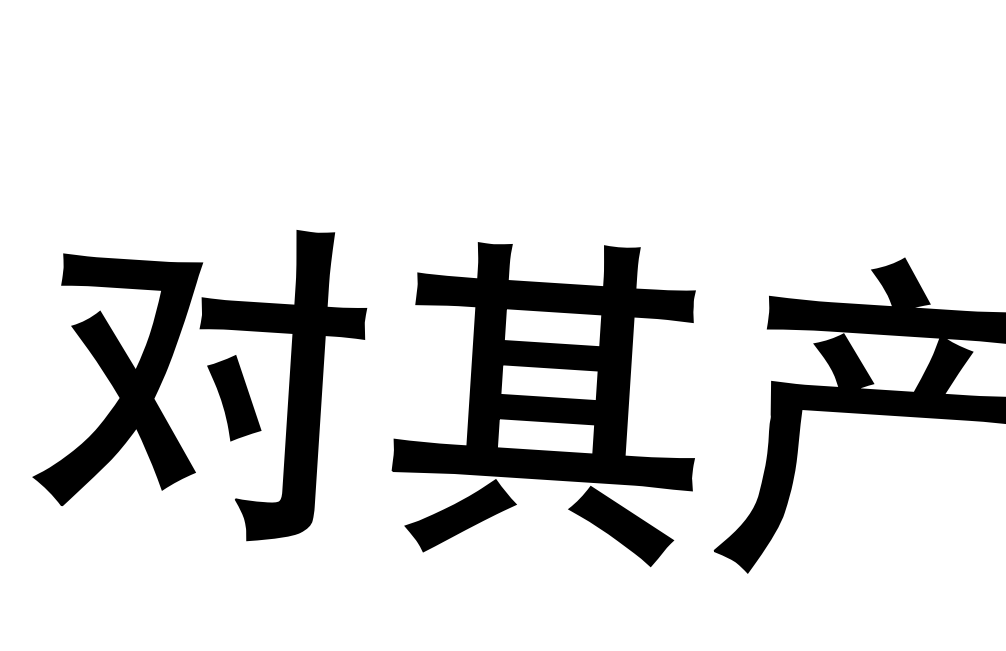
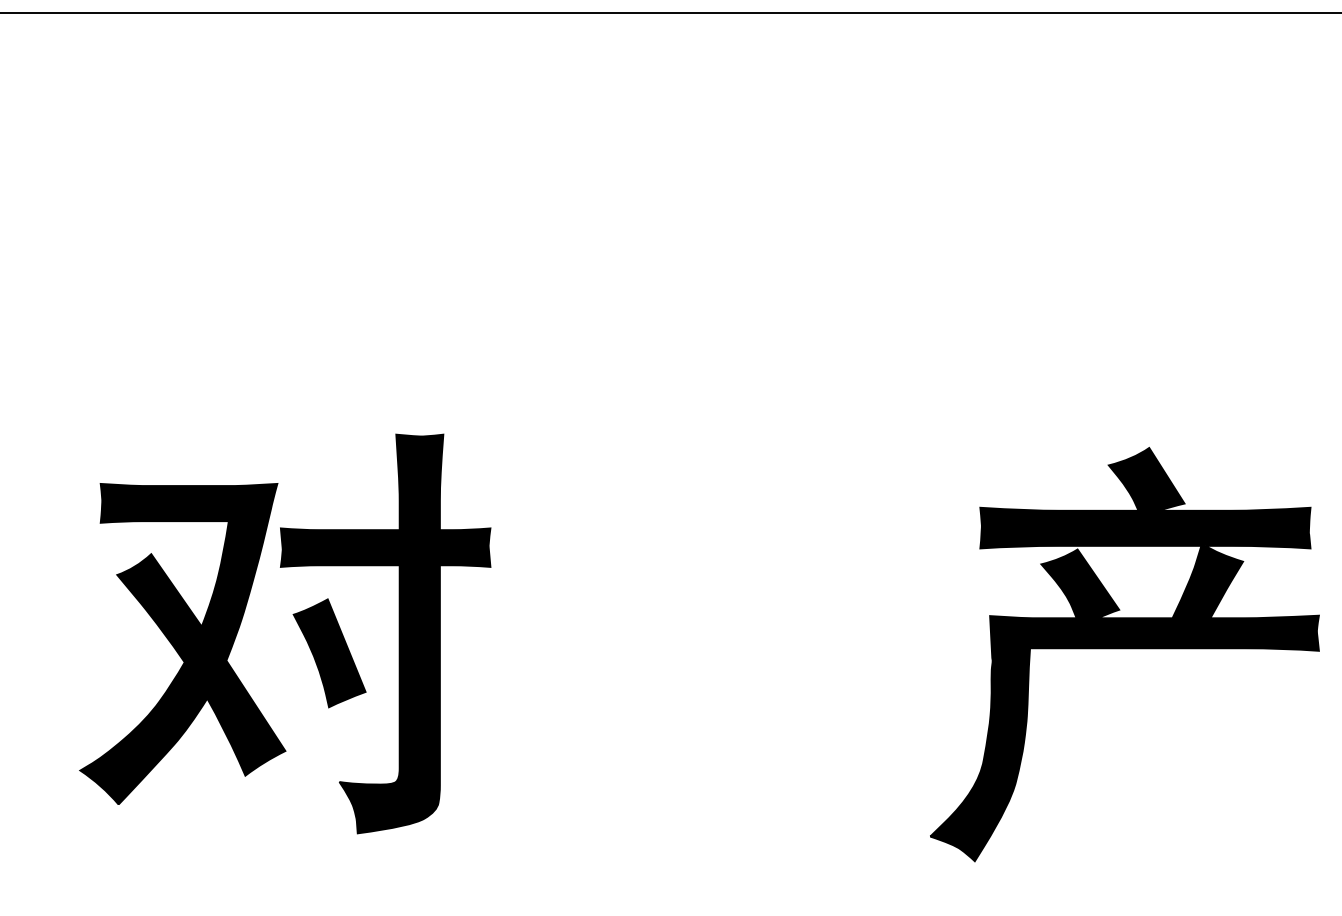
part: (211, 375) -> (298, 626), moved
part: (546, 400) -> (704, 658), removed

